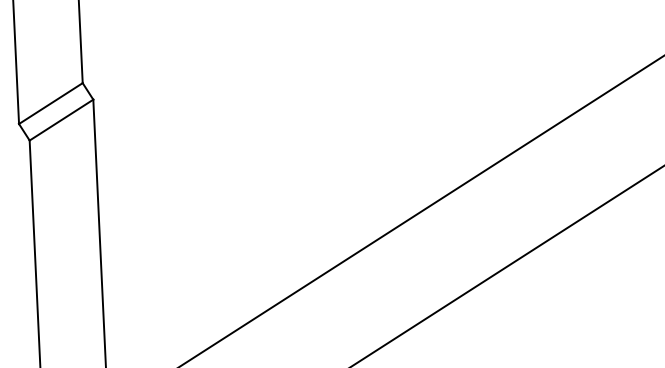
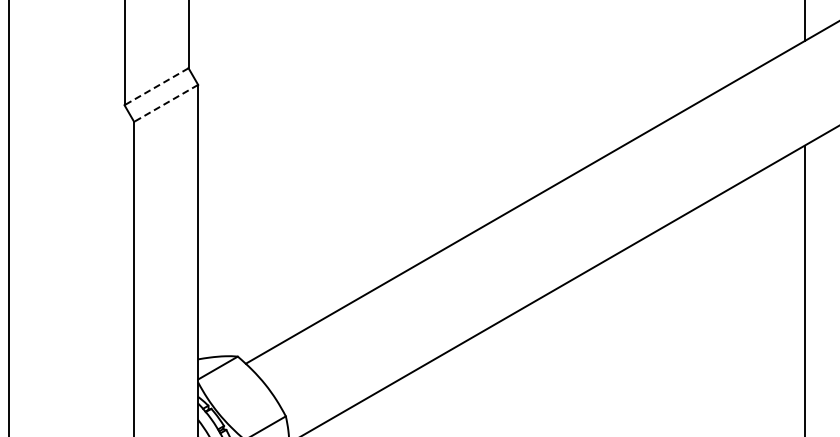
line: (50, 103) -> (156, 86), solid -> dashed
line: (61, 120) -> (166, 103), solid -> dashed

